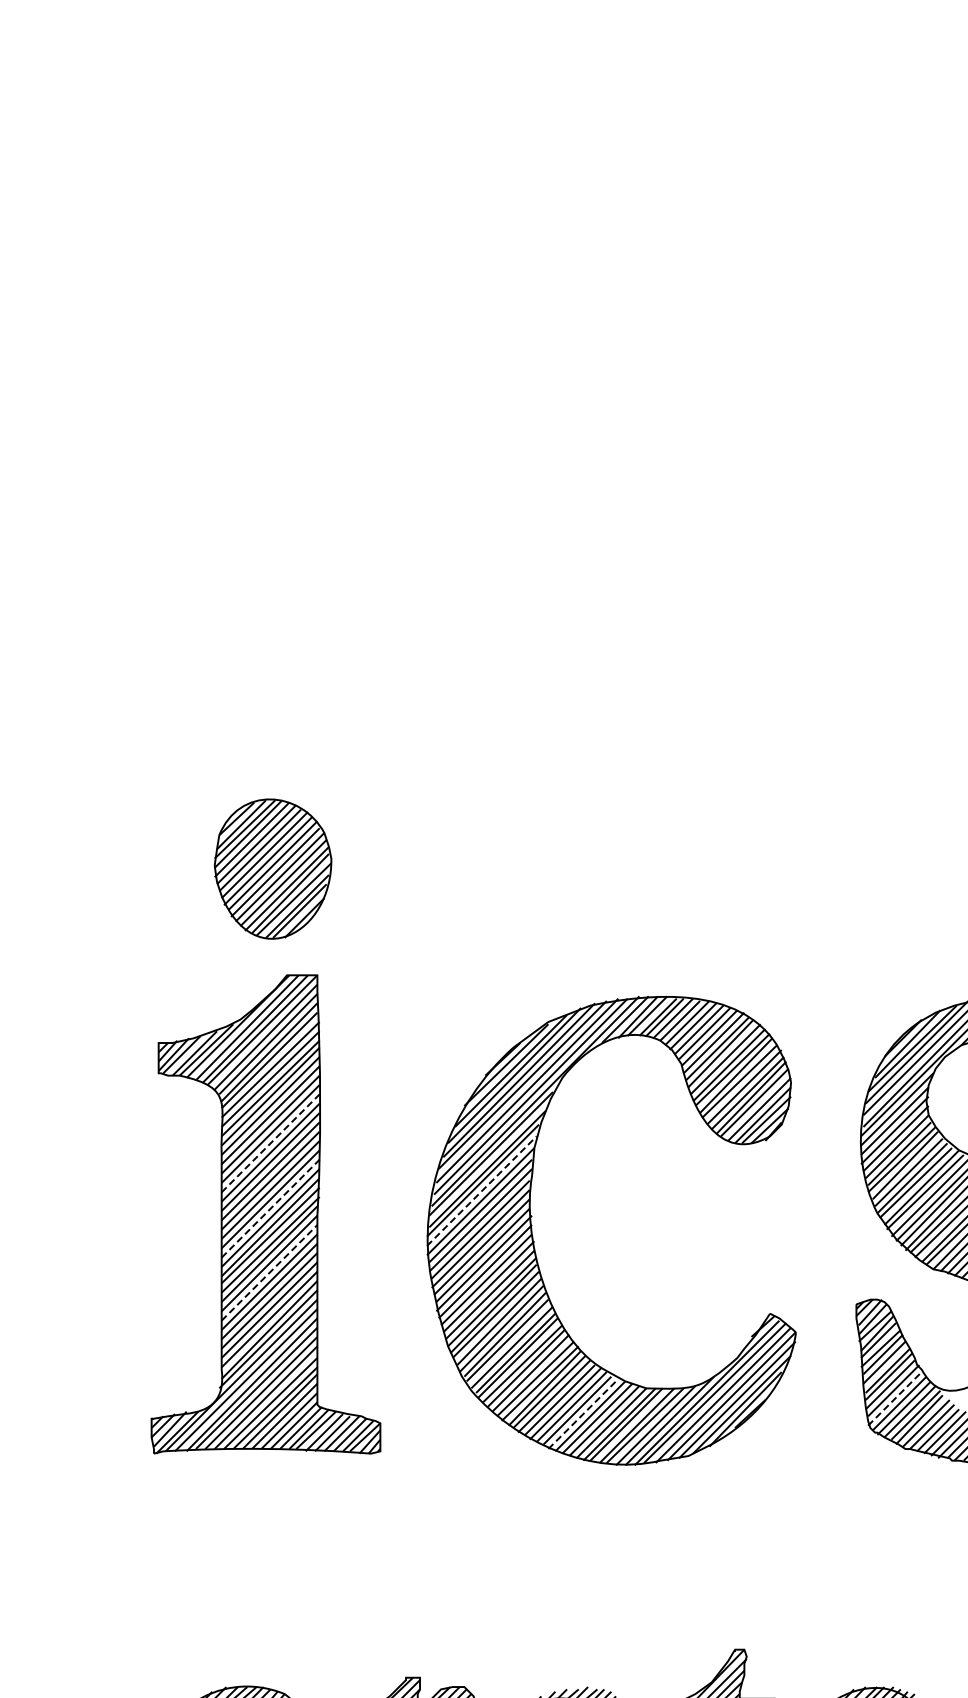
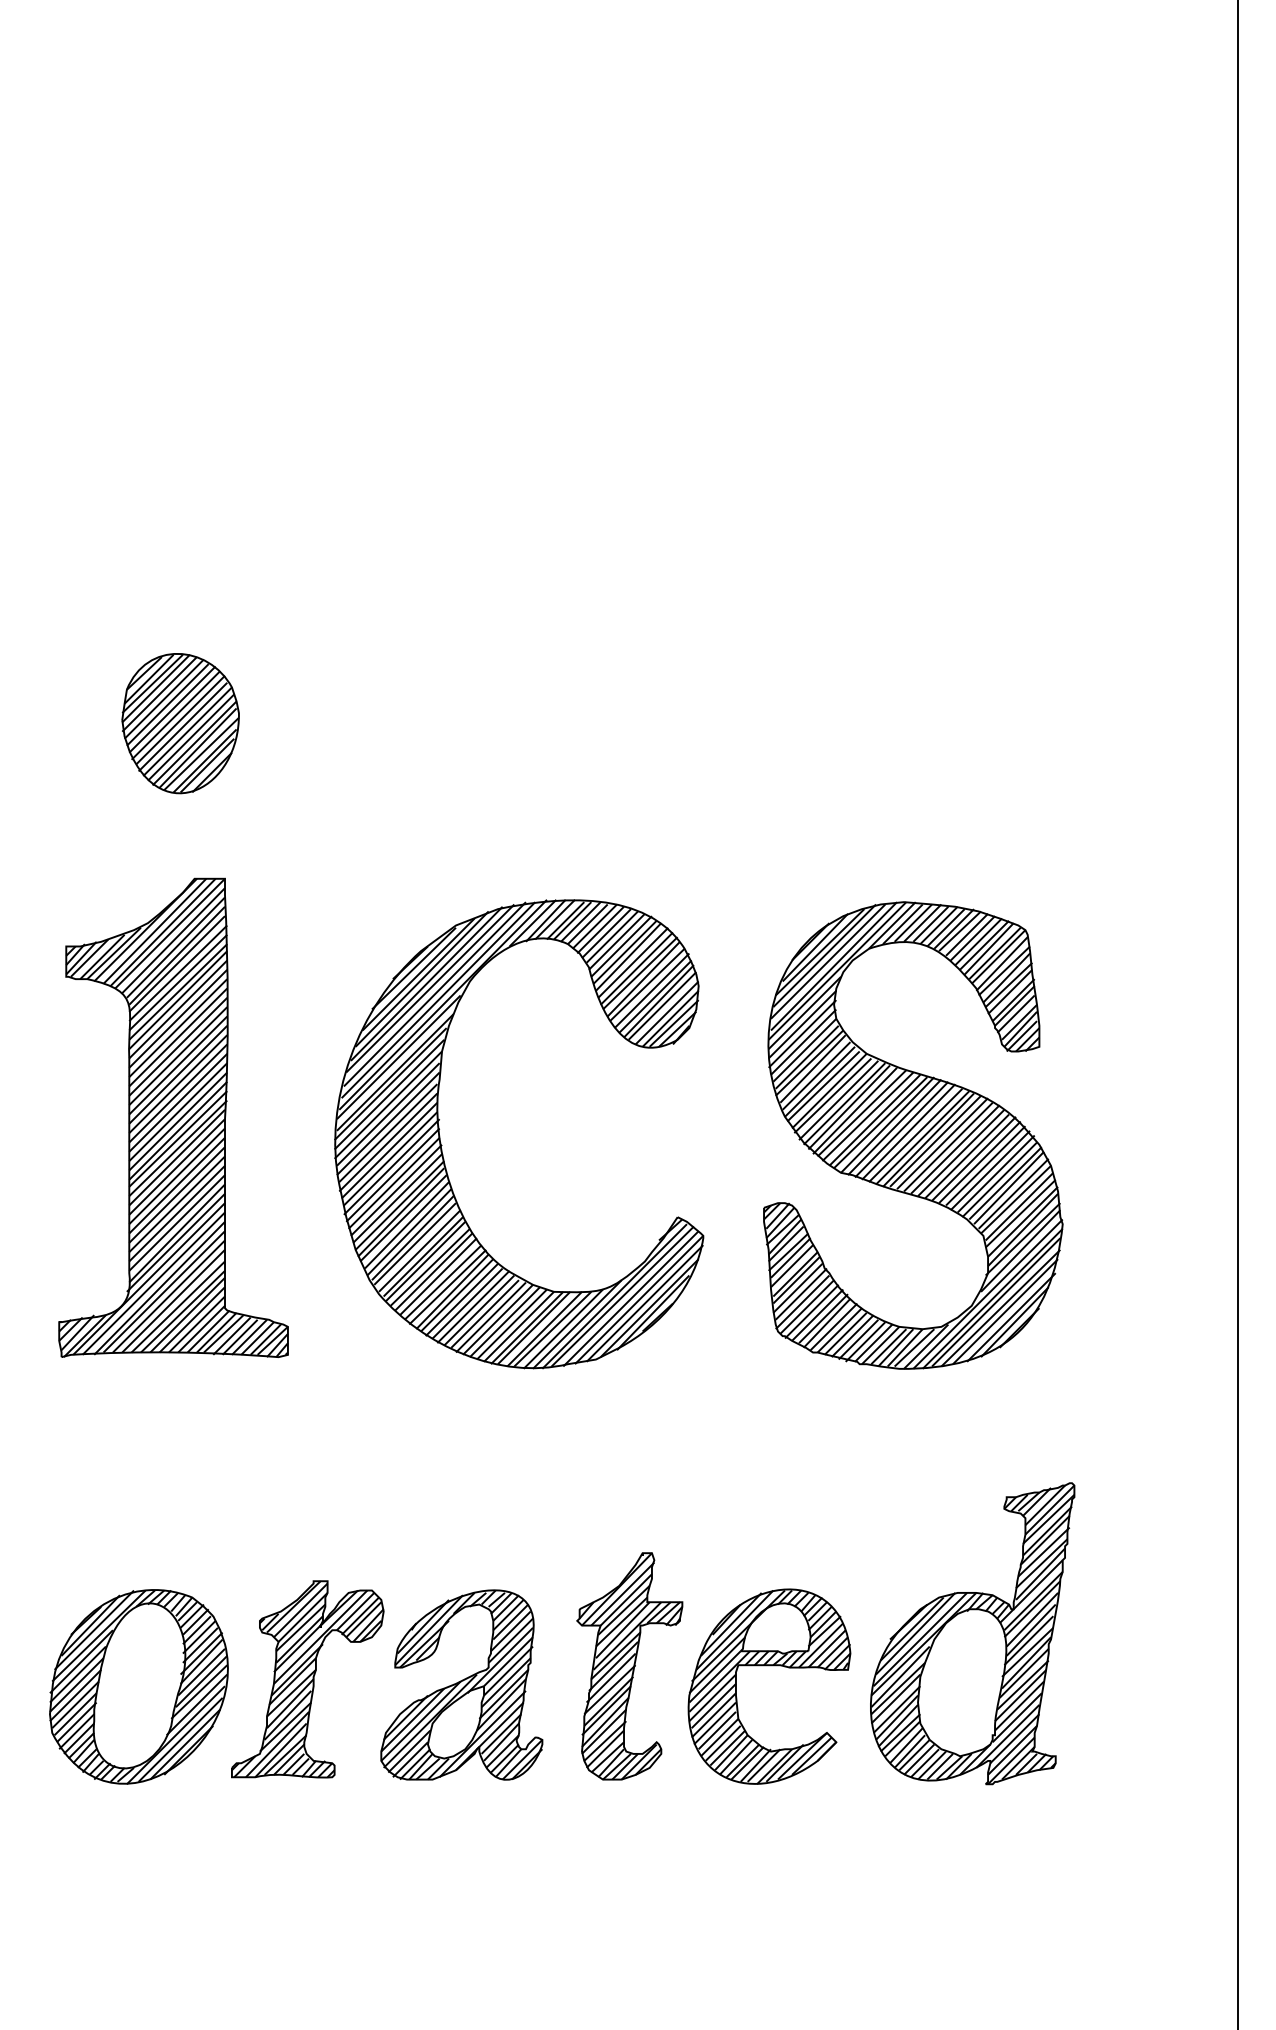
part: (272, 869) -> (180, 723), moved
line: (270, 1143) -> (178, 1046), dashed -> solid
line: (481, 1191) -> (389, 1094), dashed -> solid
line: (270, 1208) -> (178, 1111), dashed -> solid
line: (269, 1273) -> (177, 1176), dashed -> solid
line: (894, 1399) -> (802, 1302), dashed -> solid
line: (583, 1414) -> (491, 1317), dashed -> solid

